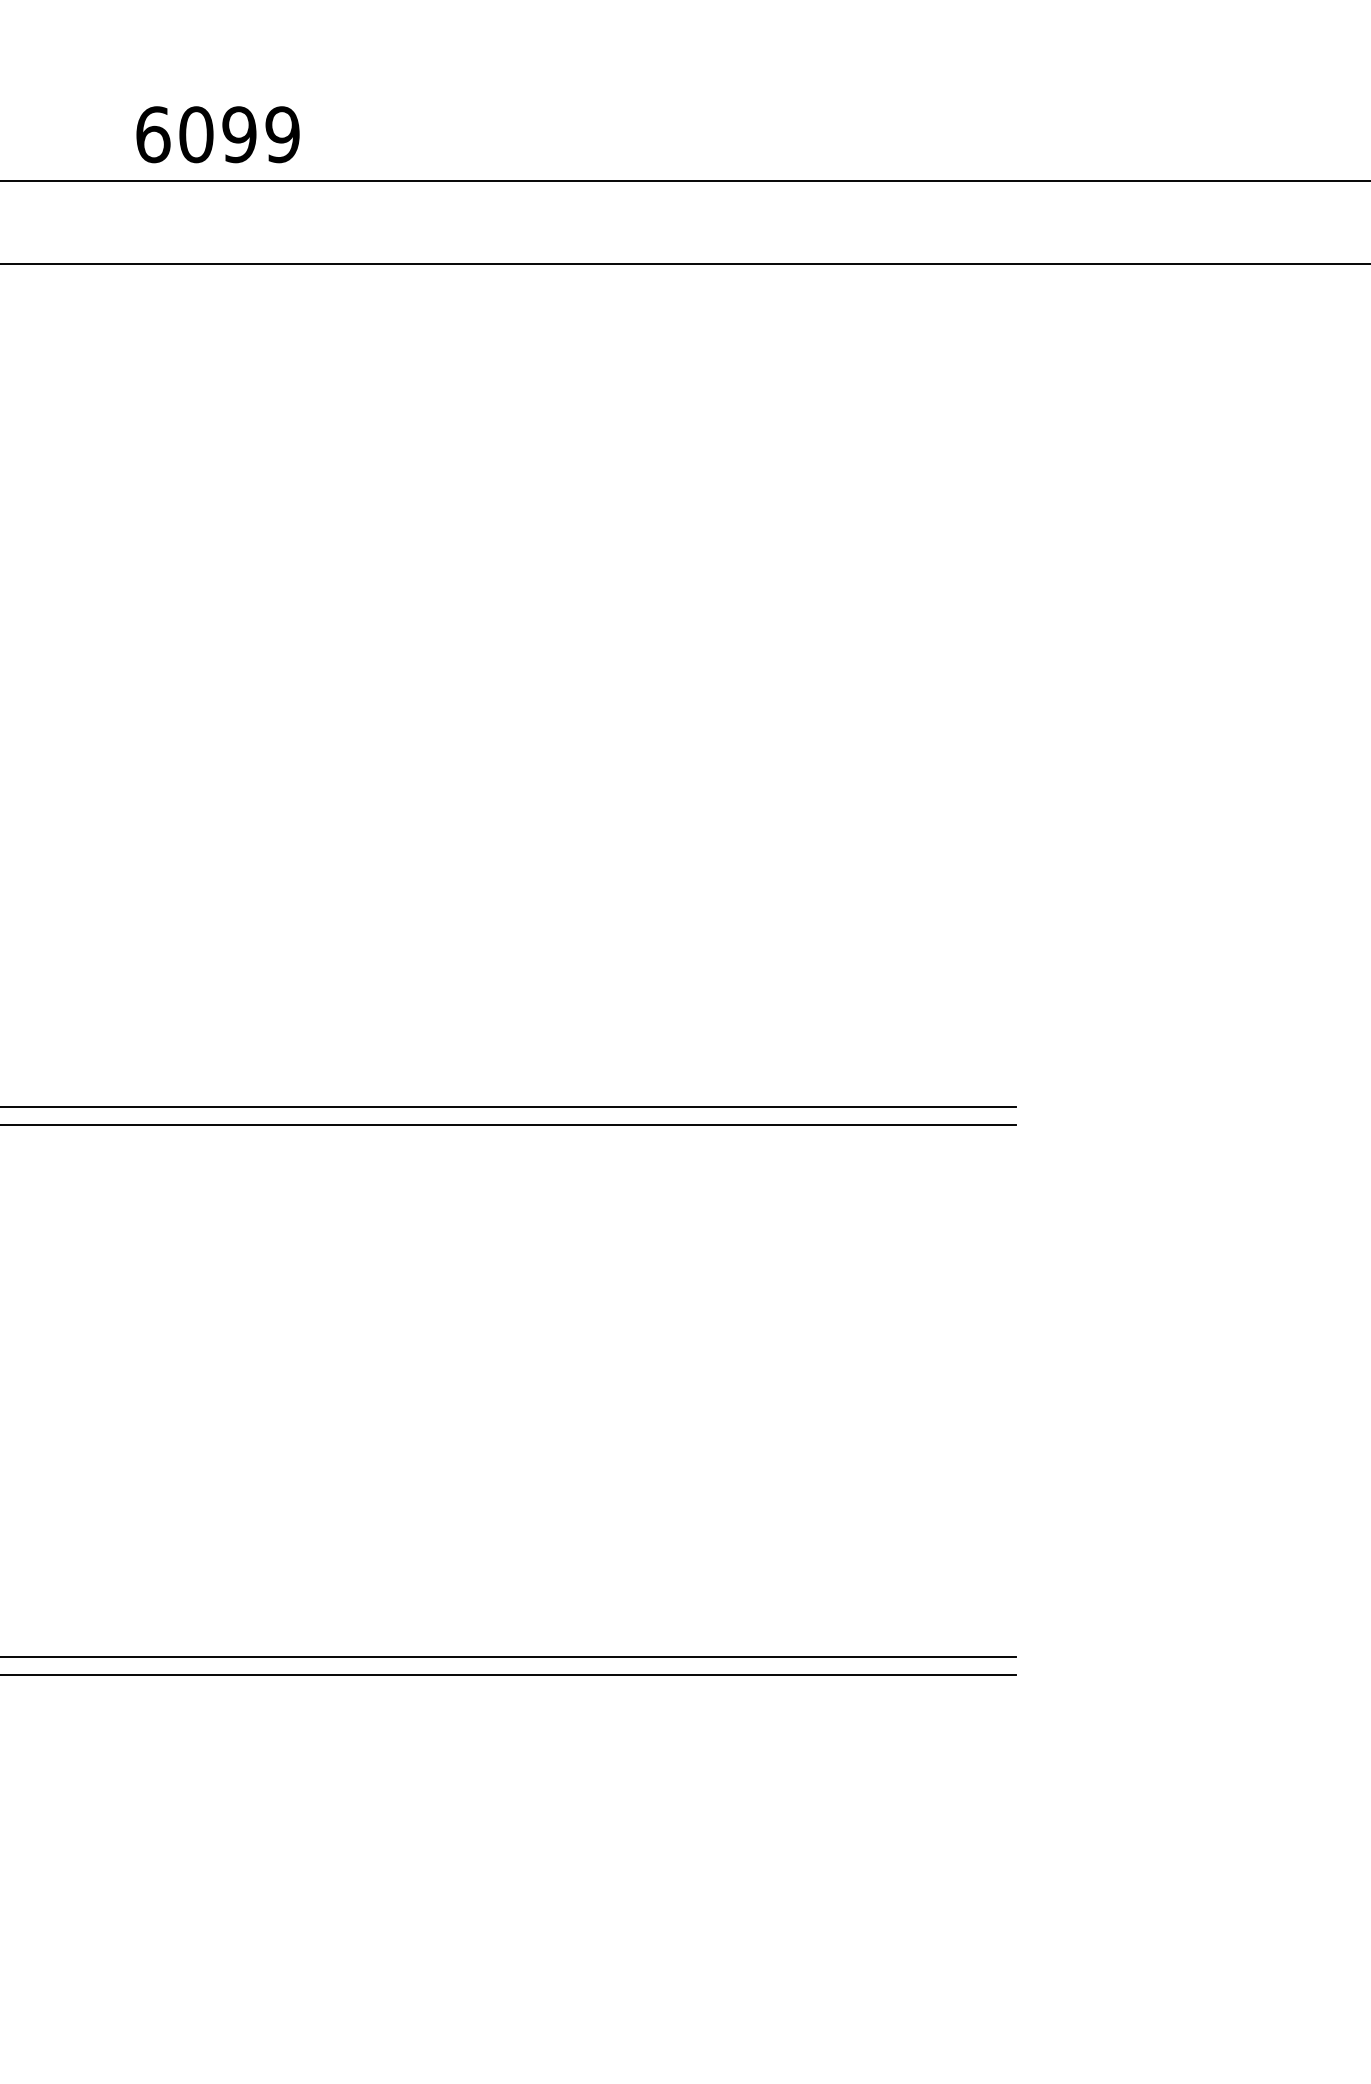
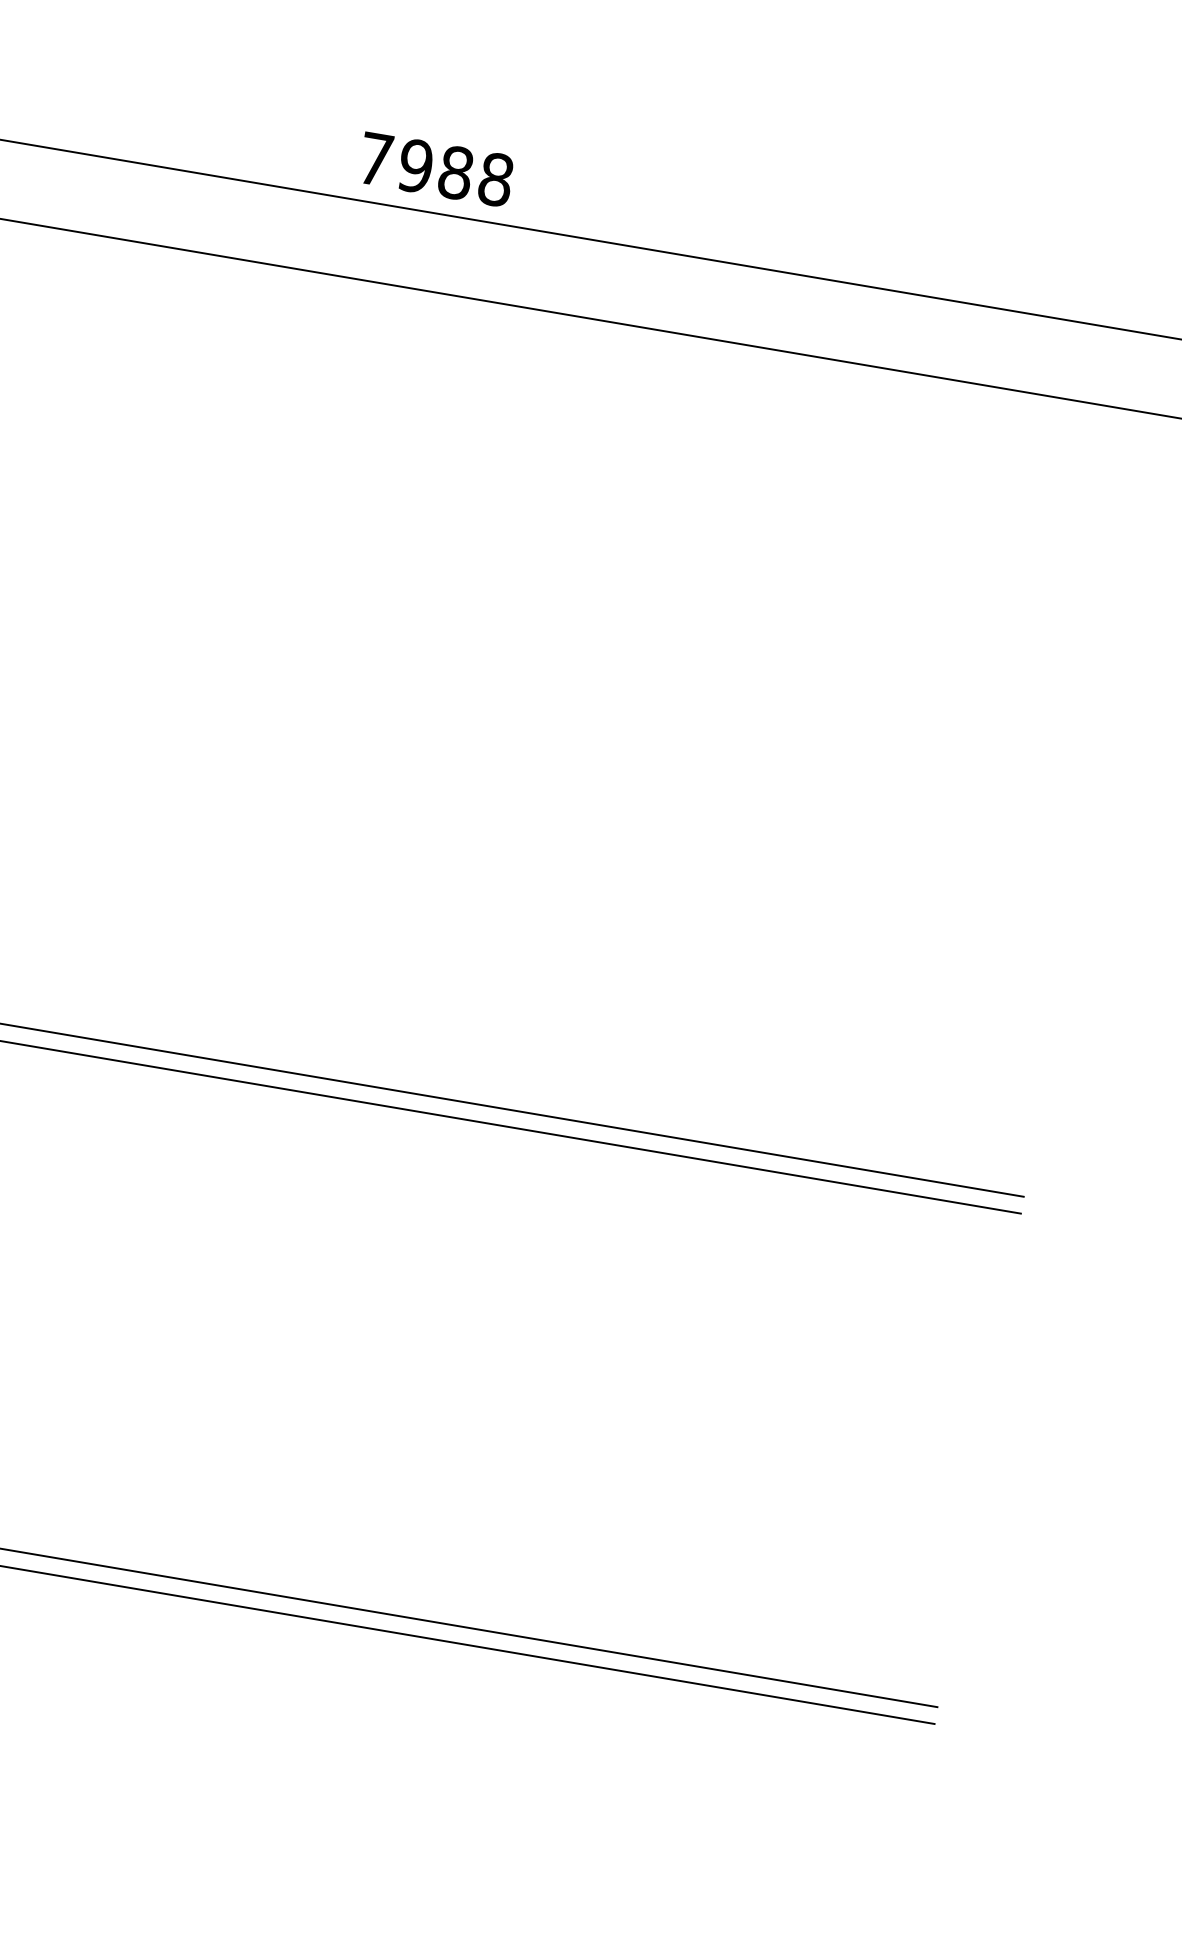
text: (217, 134) -> (435, 169), 6099 -> 7988

